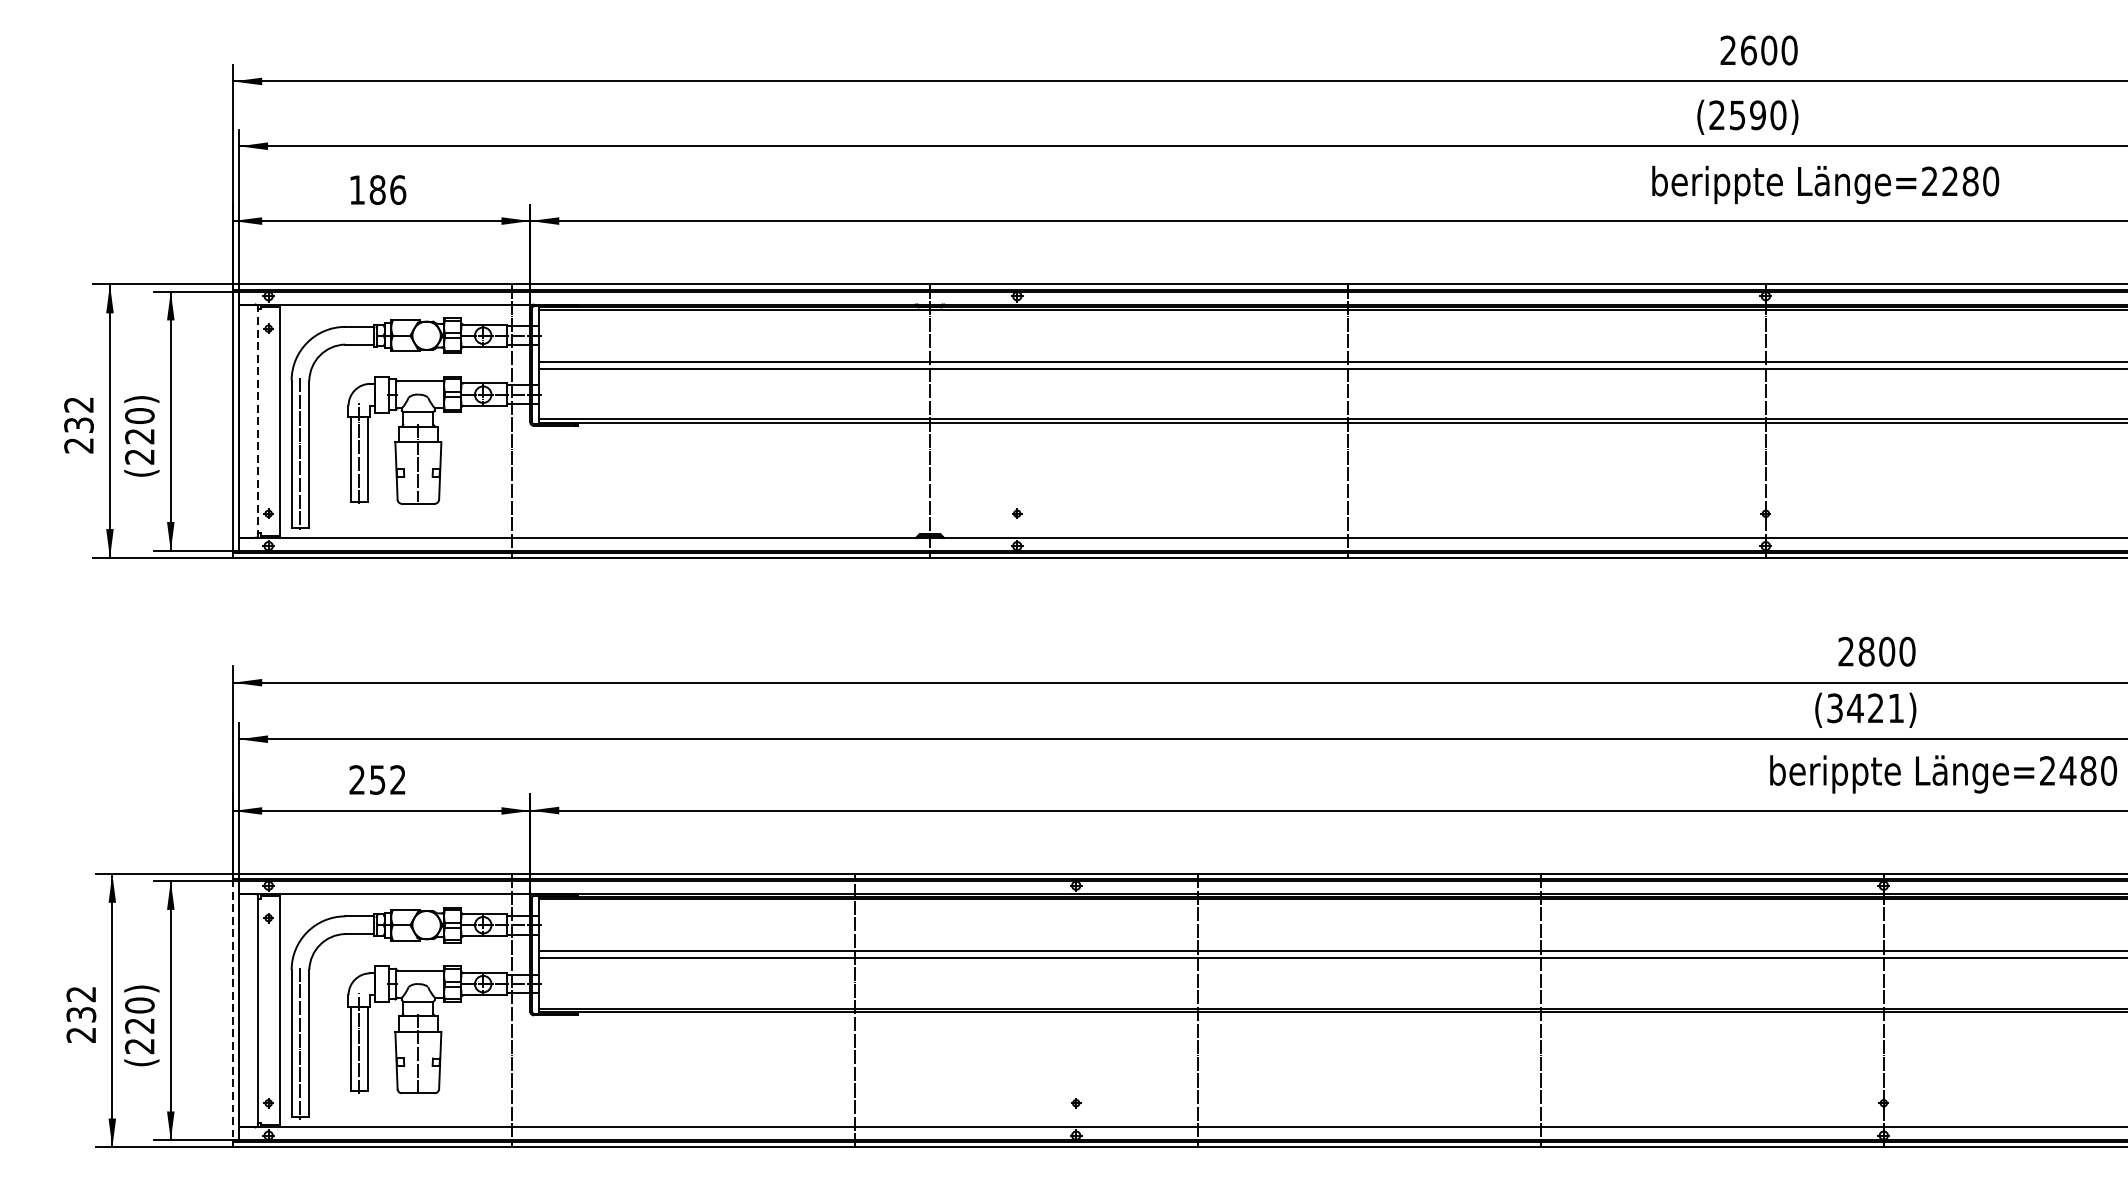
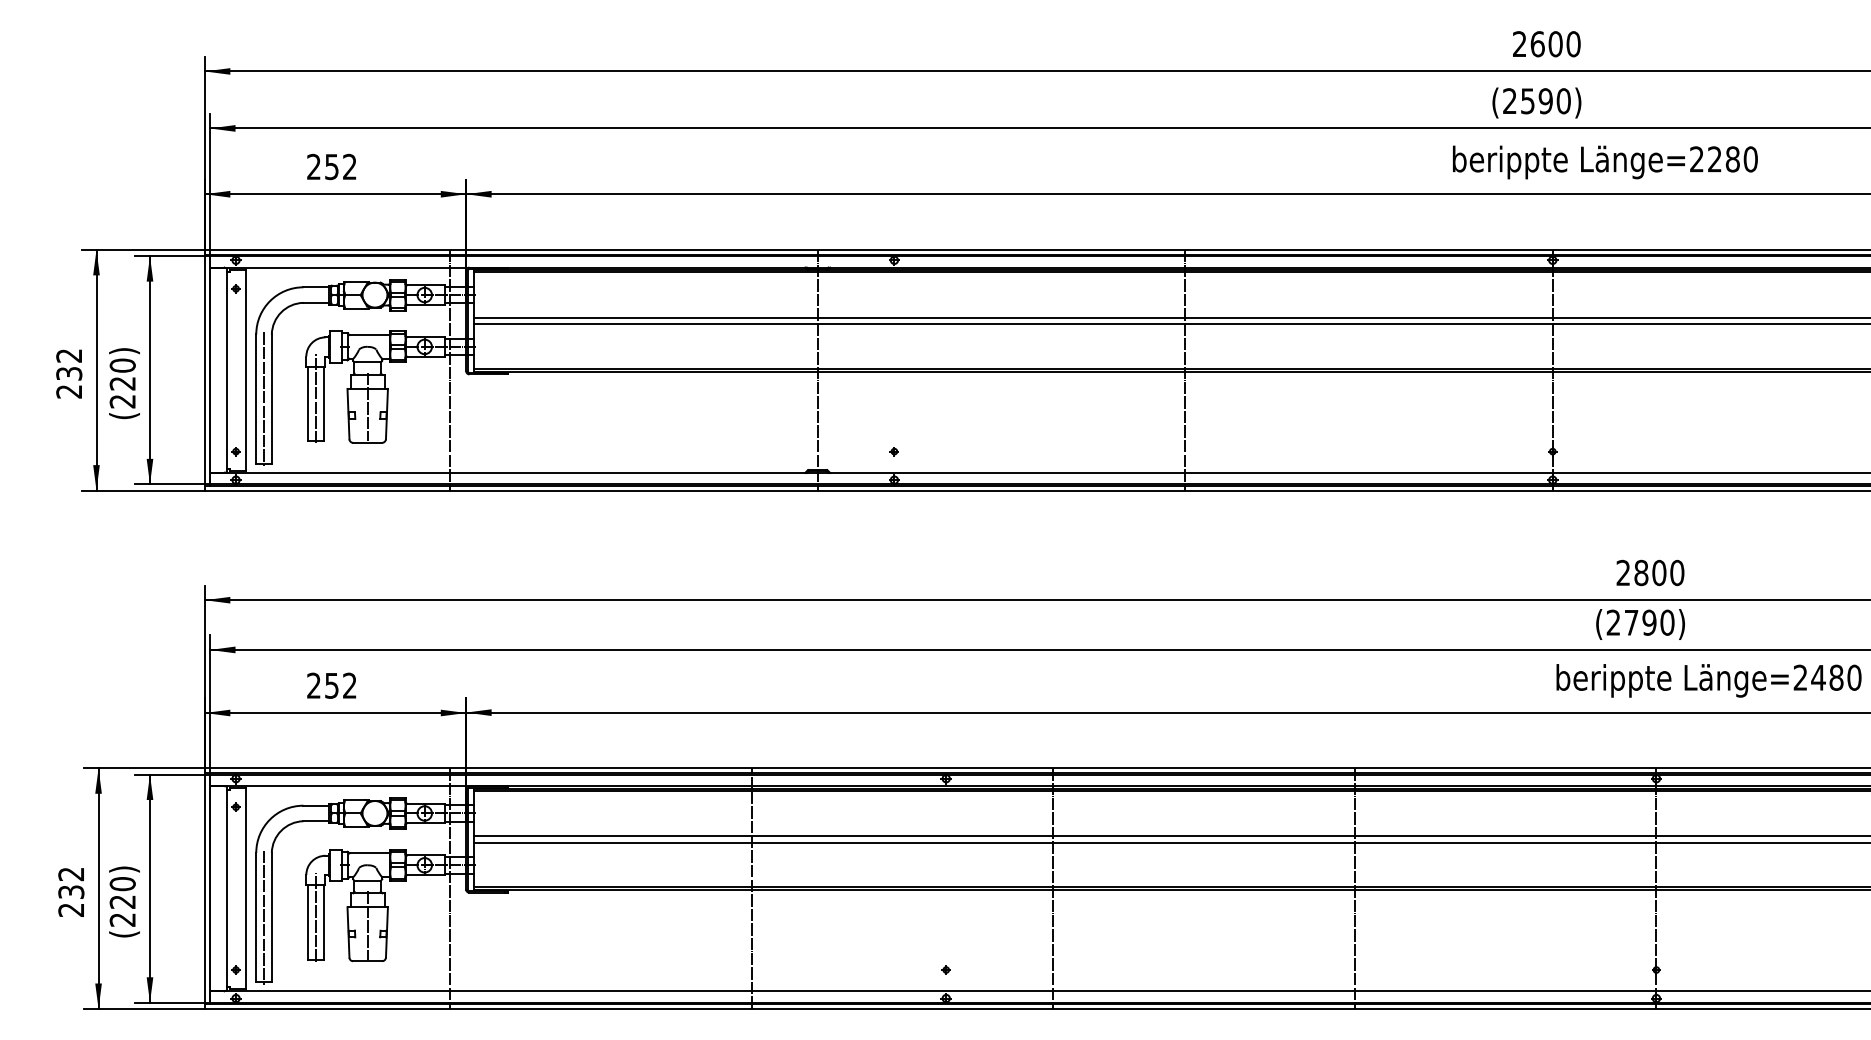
text: (378, 189) -> (332, 166), 186 -> 252
line: (257, 420) -> (226, 369), dashed -> solid
text: (1865, 708) -> (1640, 622), 3421 -> 2790
line: (232, 1011) -> (204, 889), dashed -> solid

